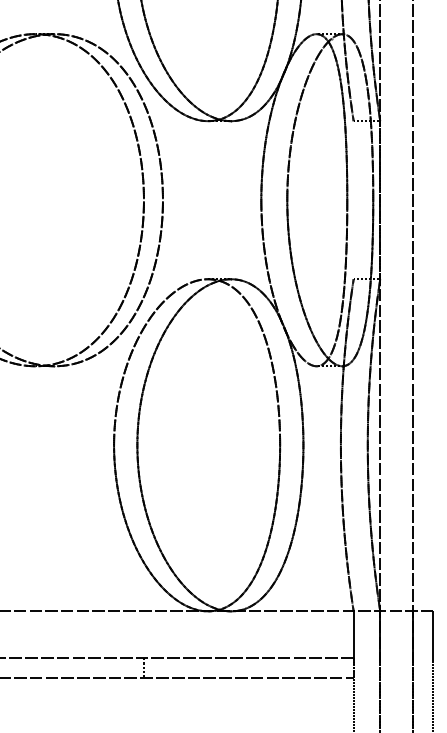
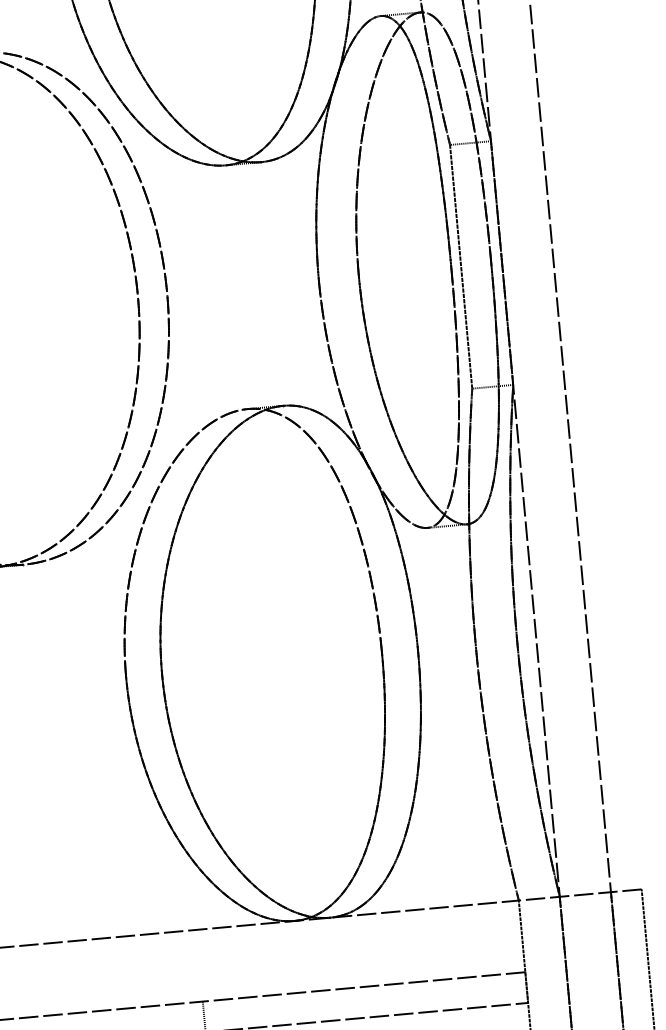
line: (353, 200) -> (460, 267), added

